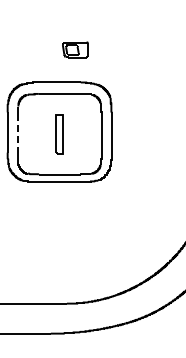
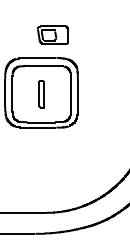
part: (75, 49) -> (52, 34), size x1.67
line: (17, 134) -> (12, 94), dashed -> solid

